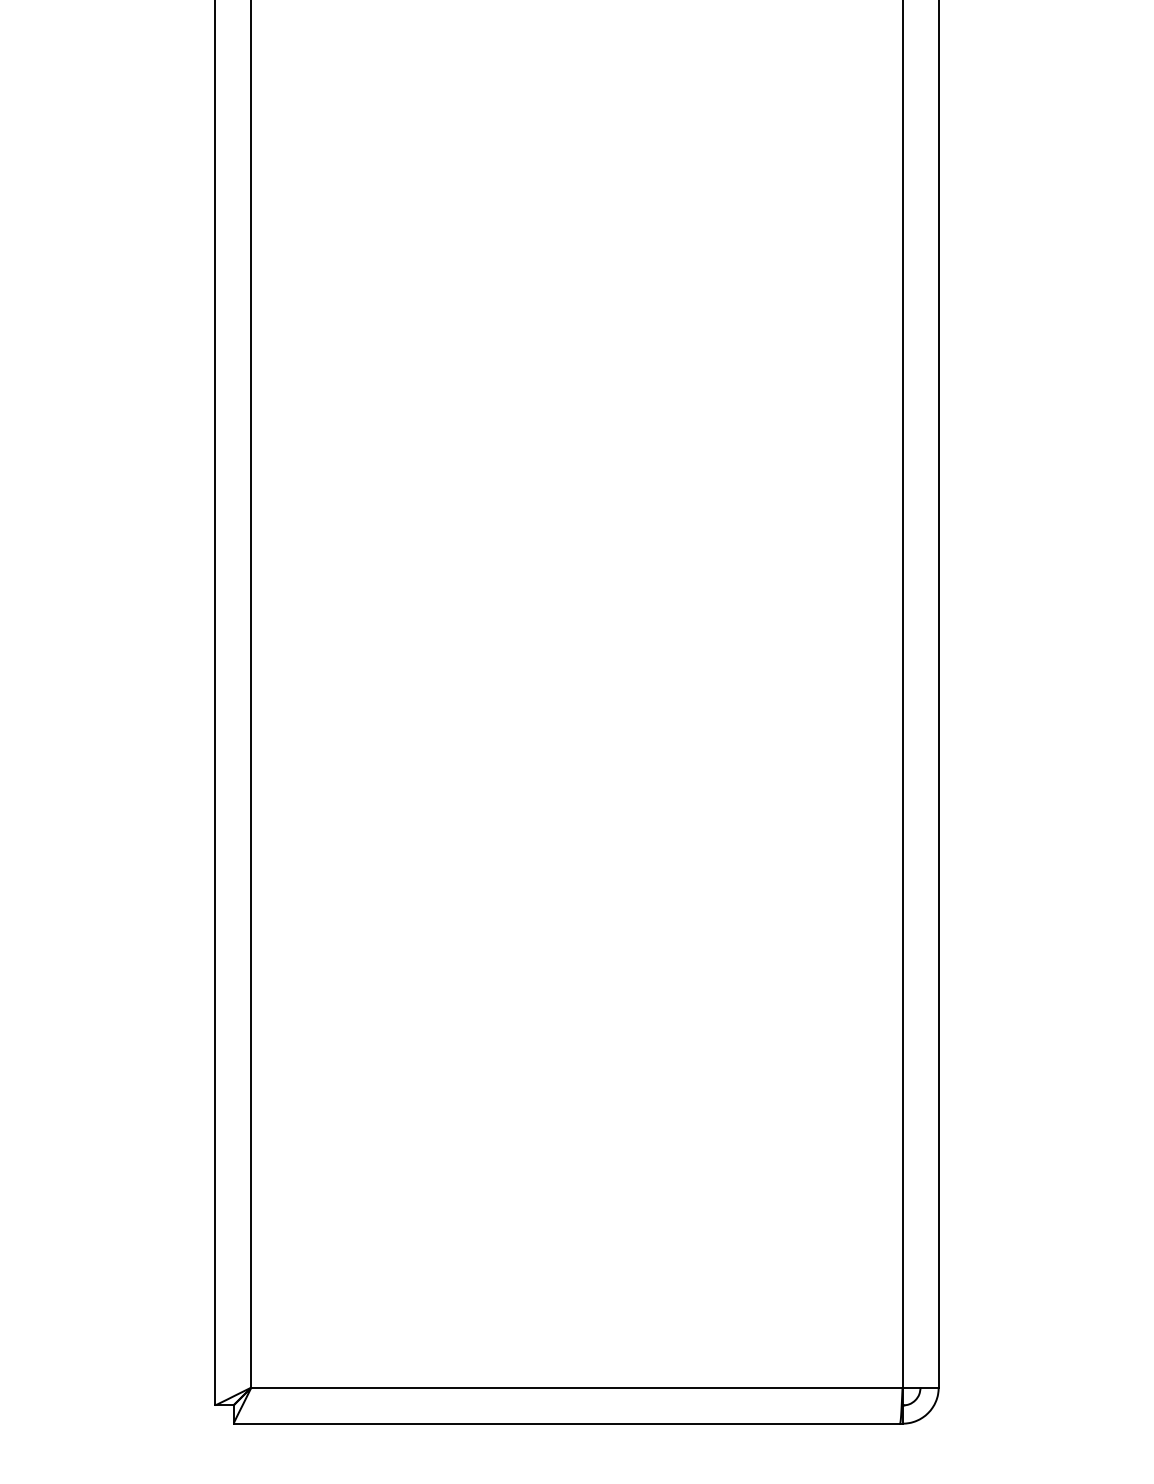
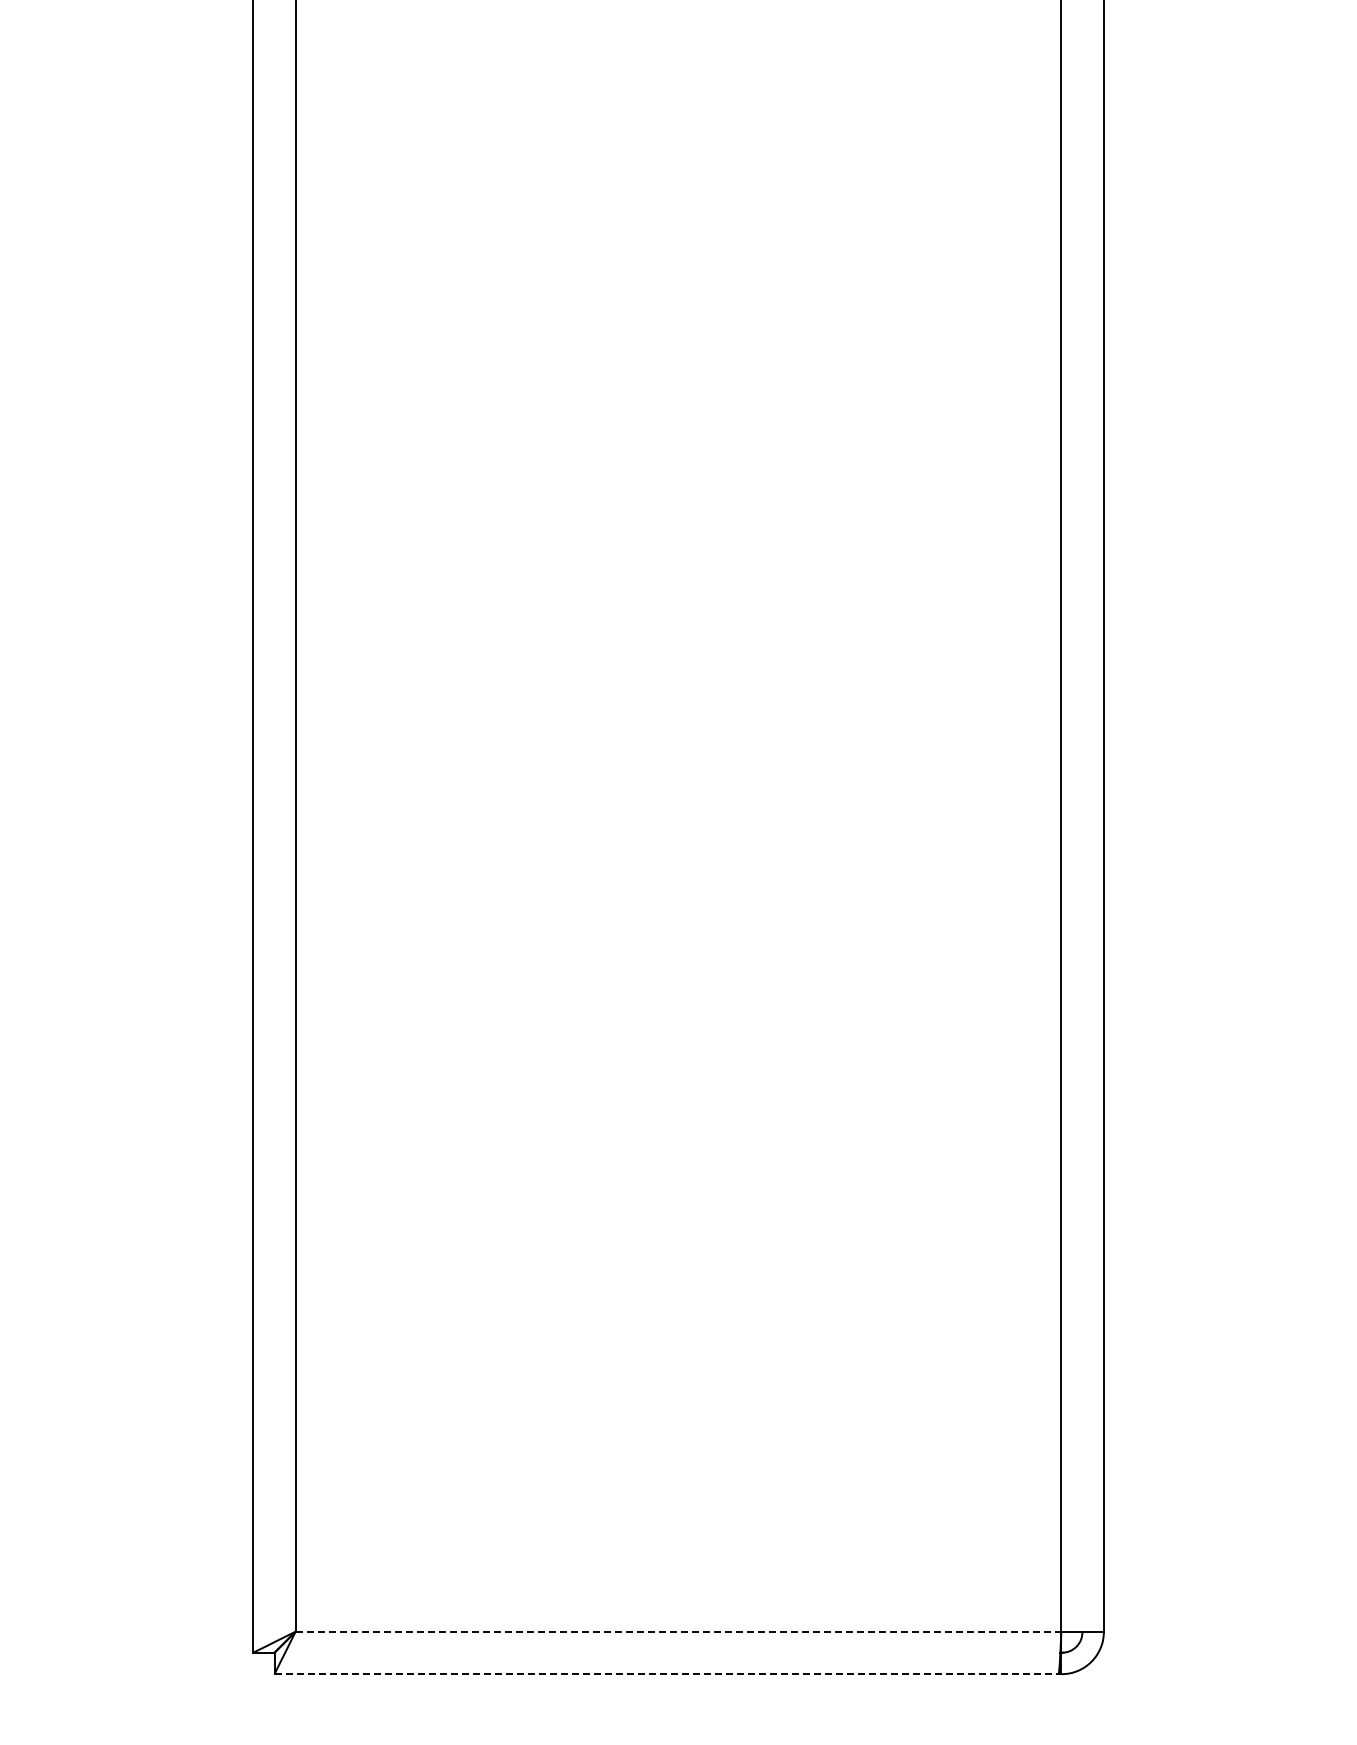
line: (577, 1387) -> (678, 1631), solid -> dashed
line: (566, 1423) -> (666, 1674), solid -> dashed

